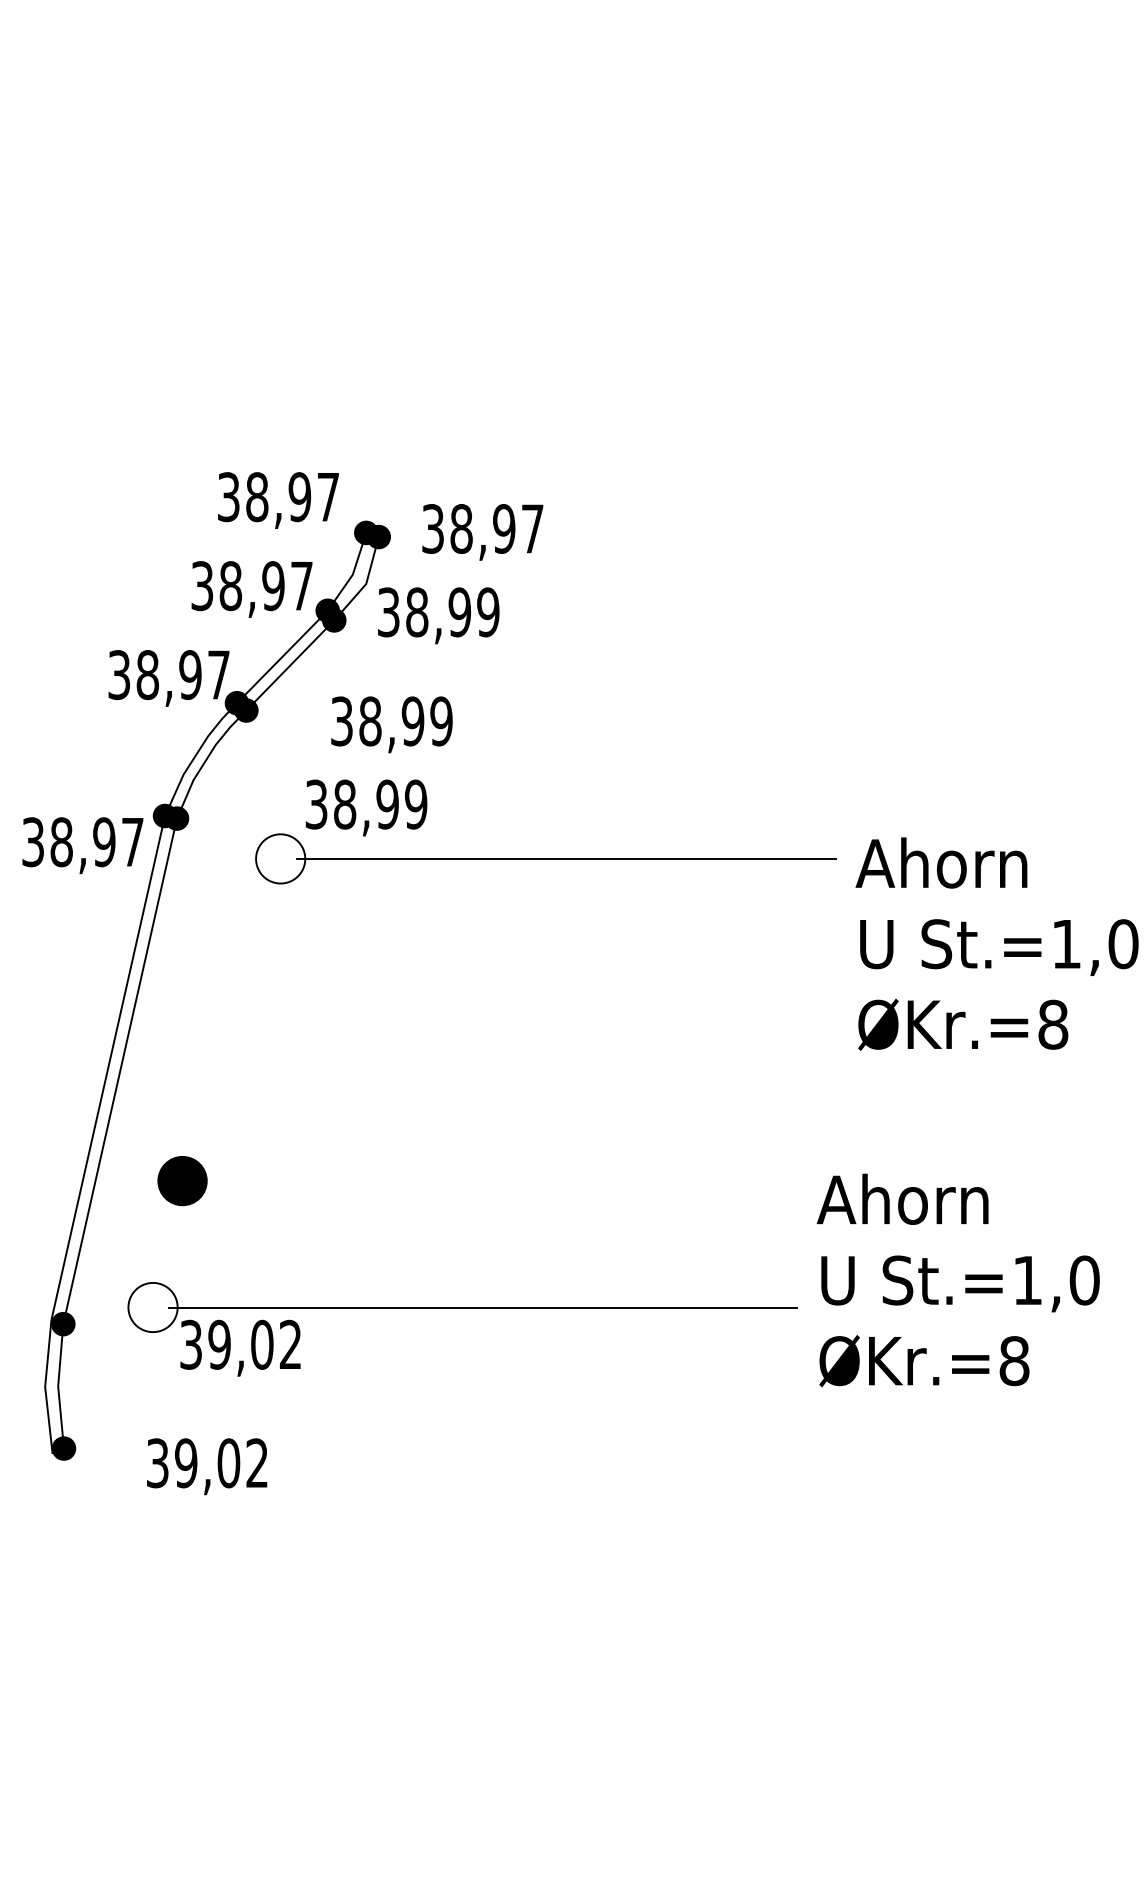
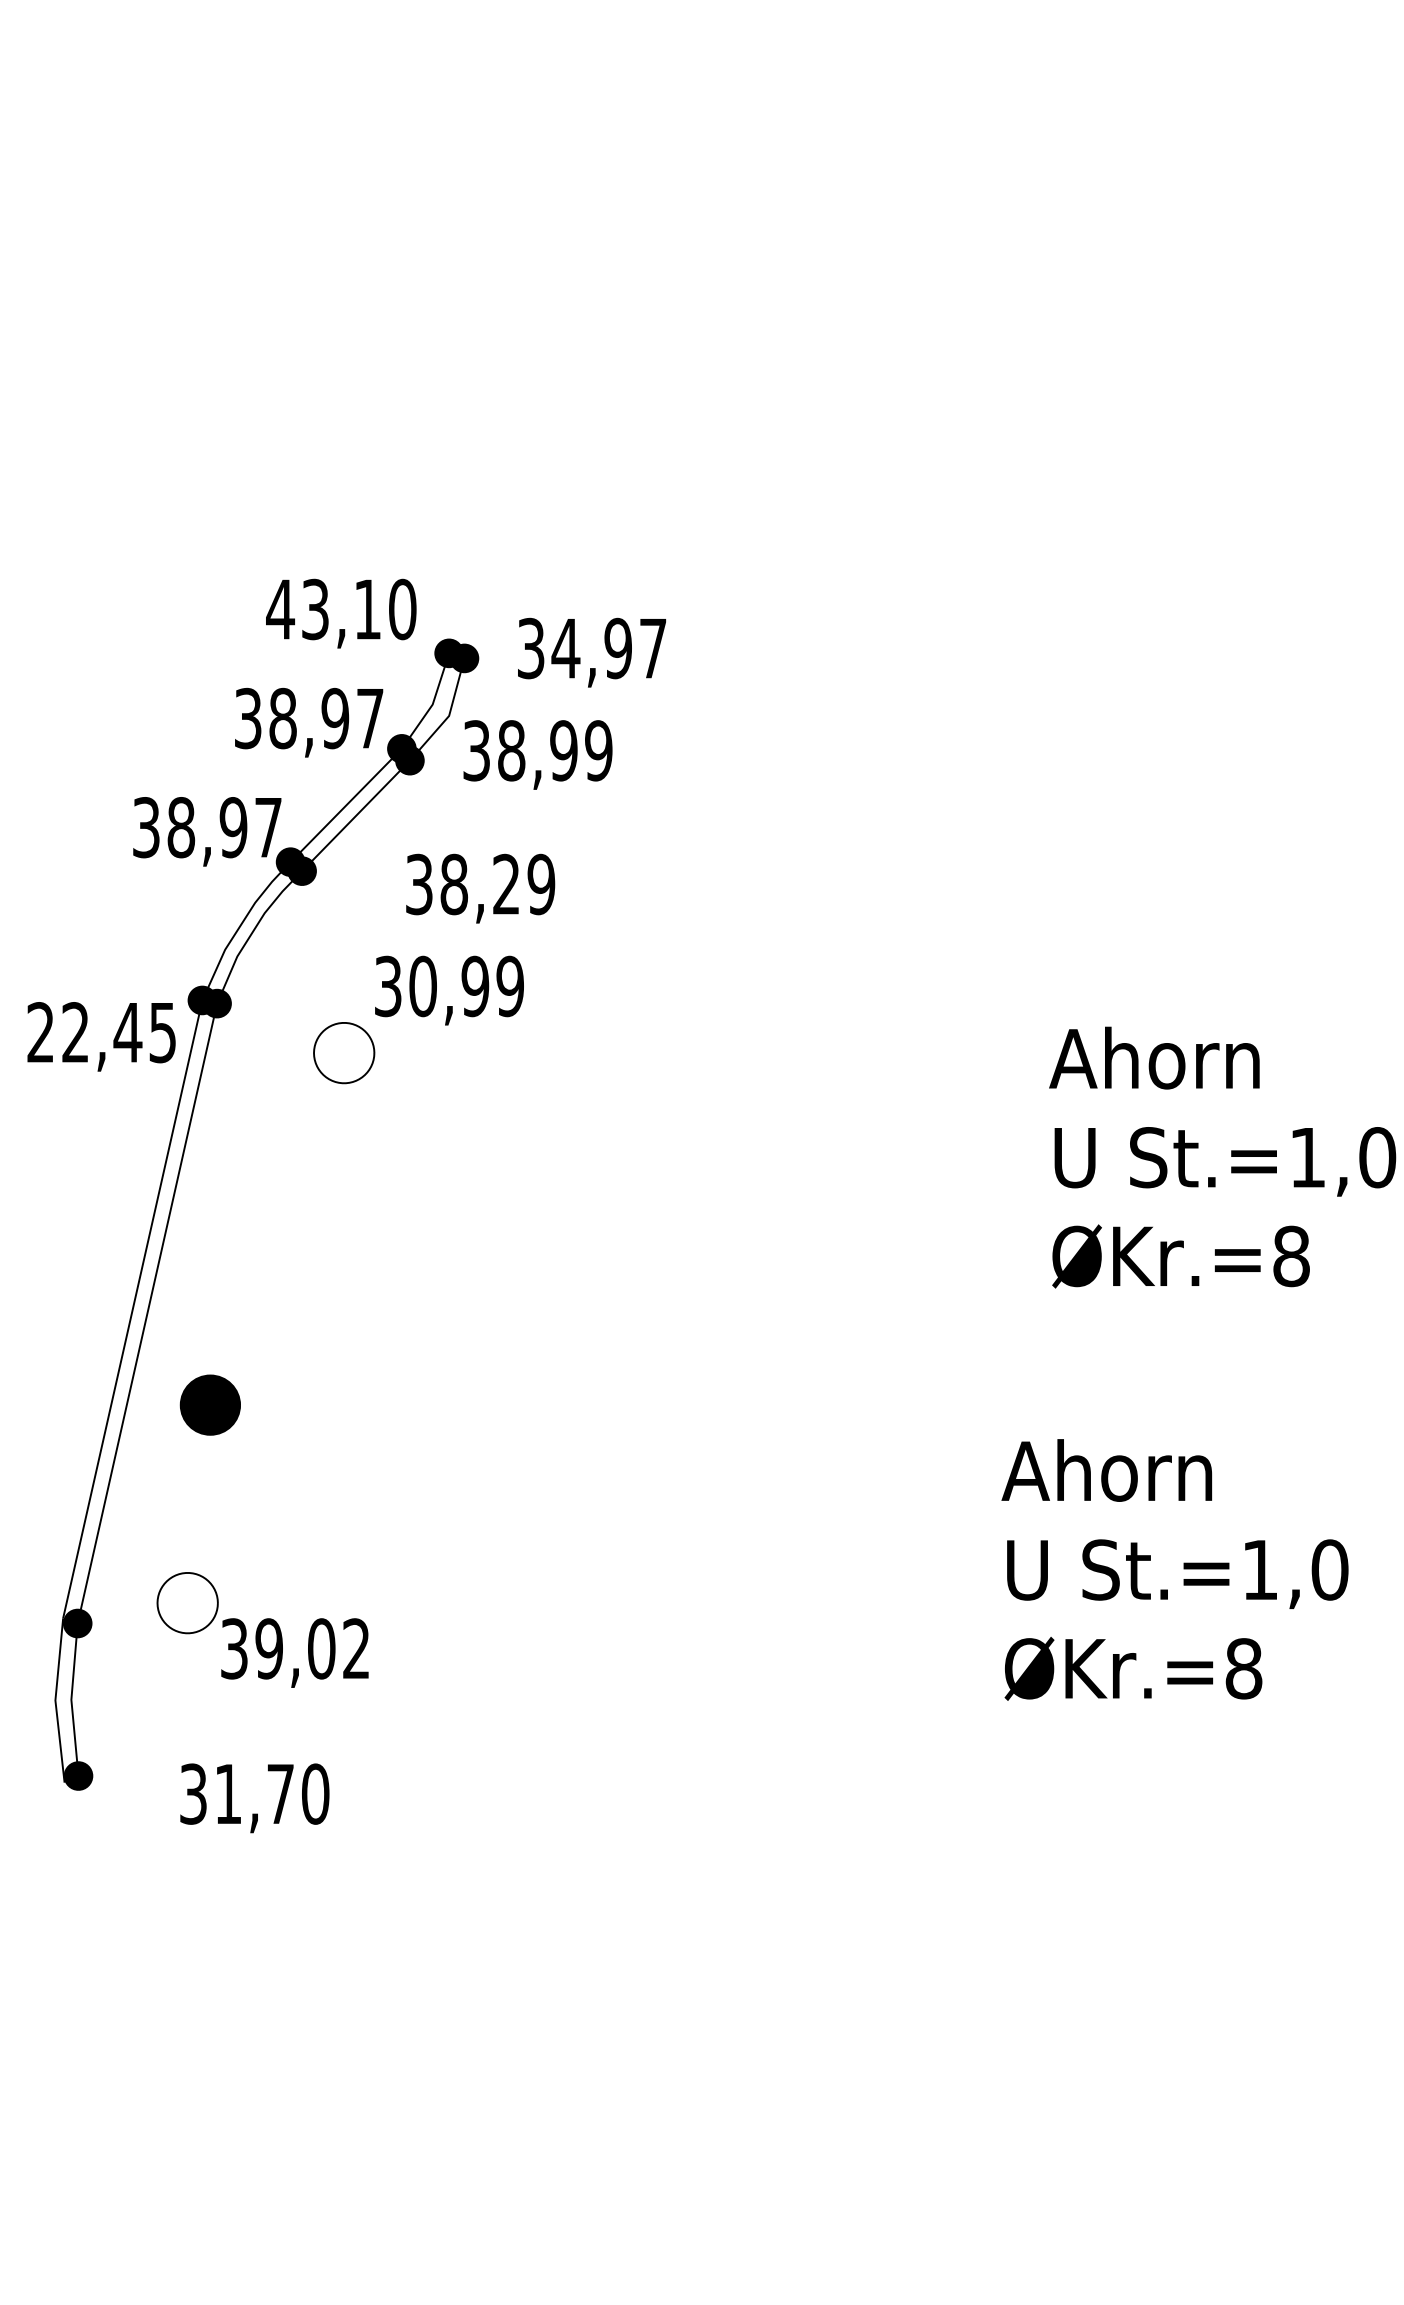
text: (277, 497) -> (340, 609), 38,97 -> 43,10
text: (461, 528) -> (565, 647), 38,97 -> 34,97
text: (412, 721) -> (505, 884), 38,99 -> 38,29
text: (344, 804) -> (422, 986), 38,99 -> 30,99
text: (82, 842) -> (101, 1032), 38,97 -> 22,45
line: (565, 858) -> (693, 1052), removed
part: (182, 1181) -> (210, 1405), moved
line: (482, 1307) -> (591, 1603), removed
text: (221, 1463) -> (271, 1794), 39,02 -> 31,70

